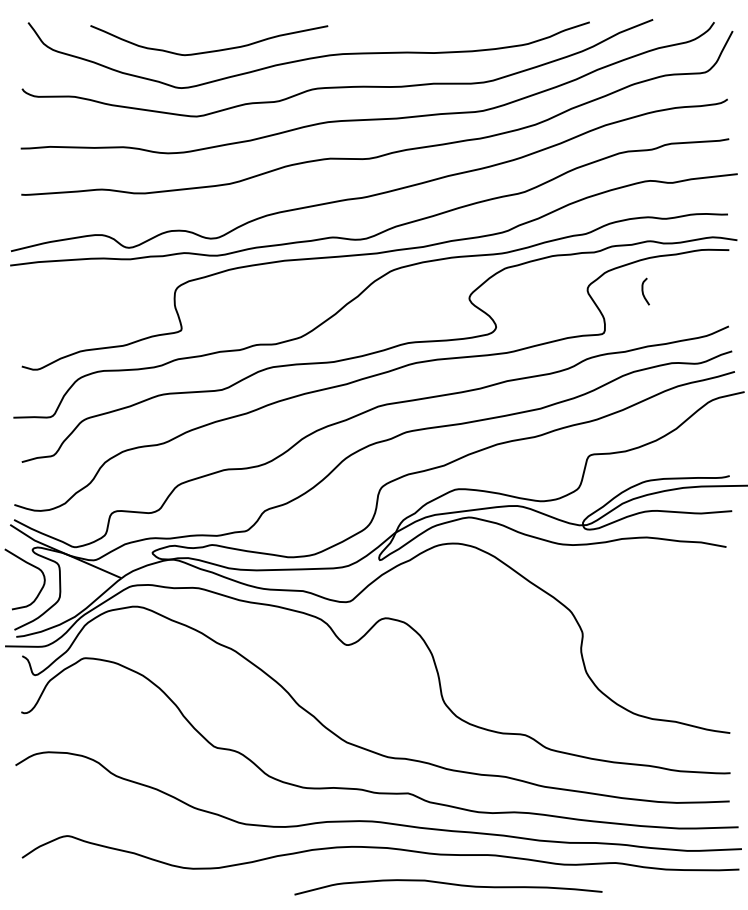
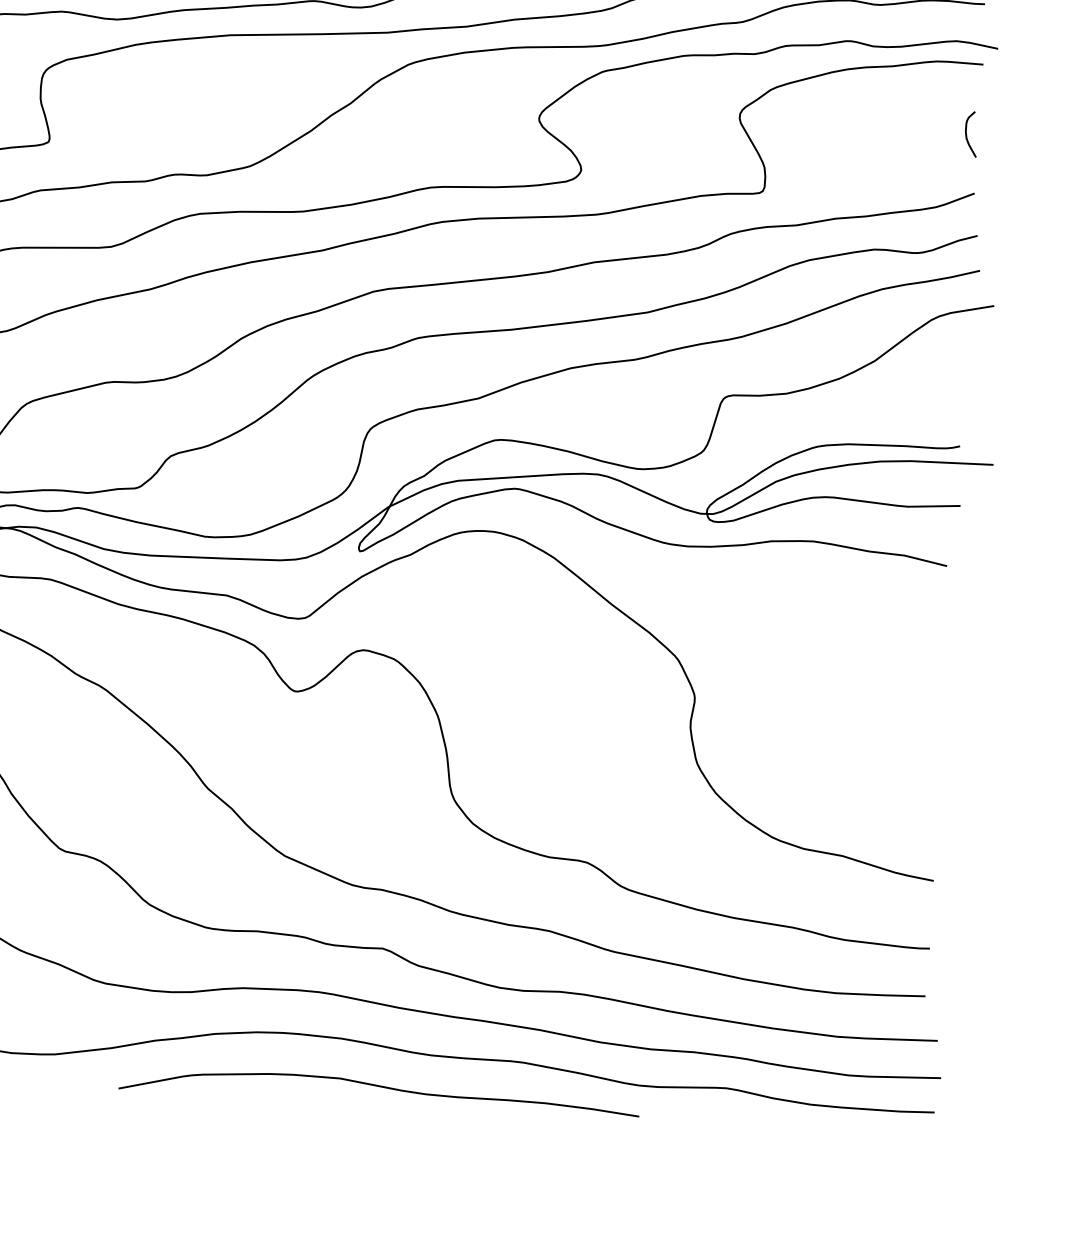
curve: (643, 291) -> (967, 133), moved
curve: (448, 884) -> (379, 1087), moved

